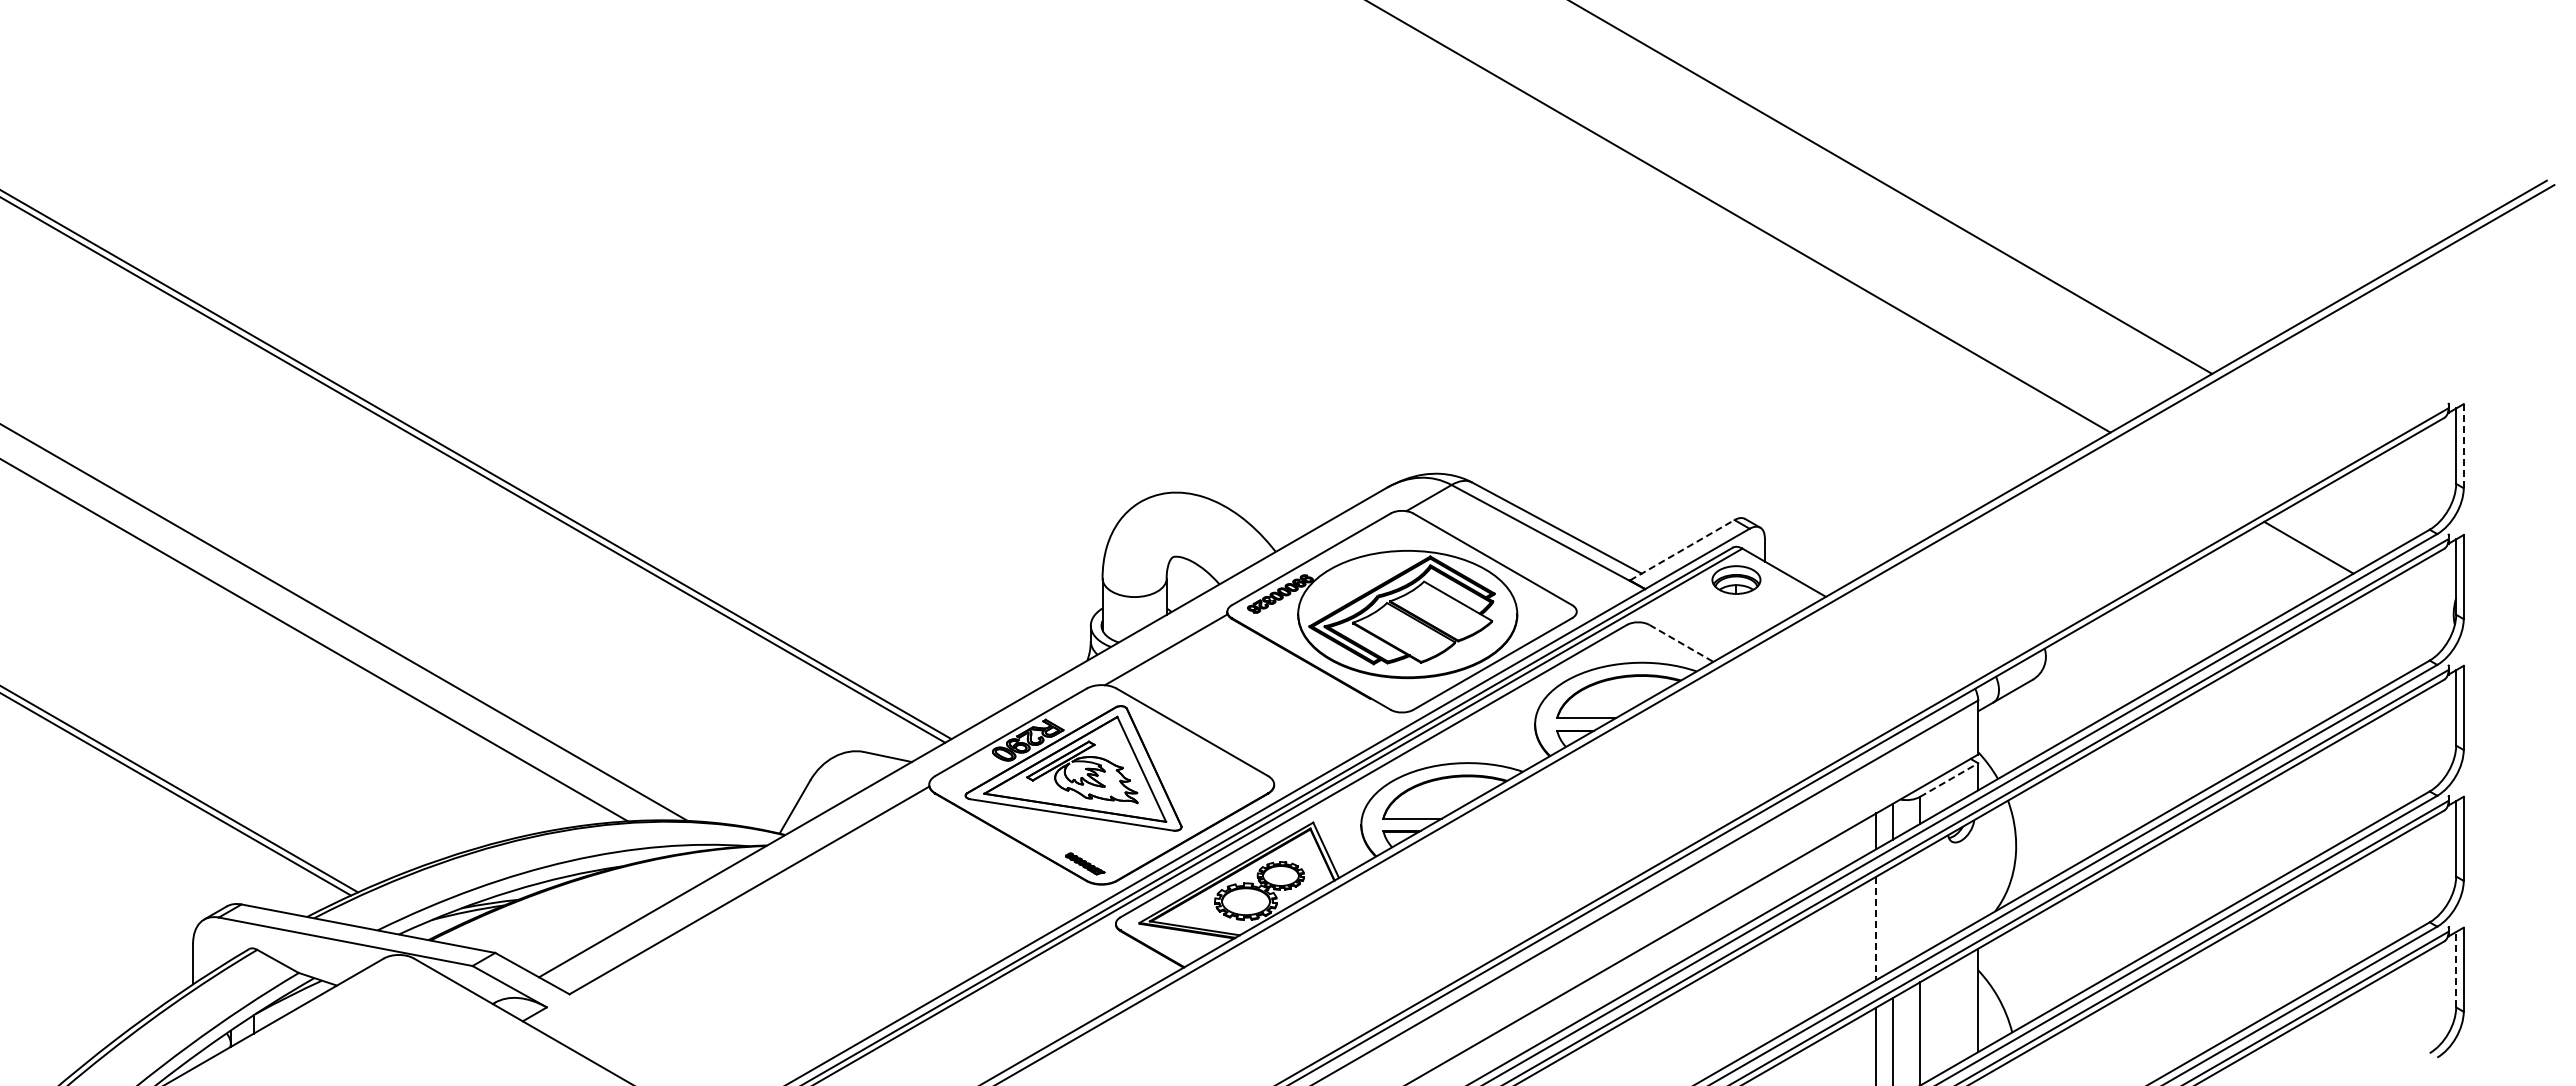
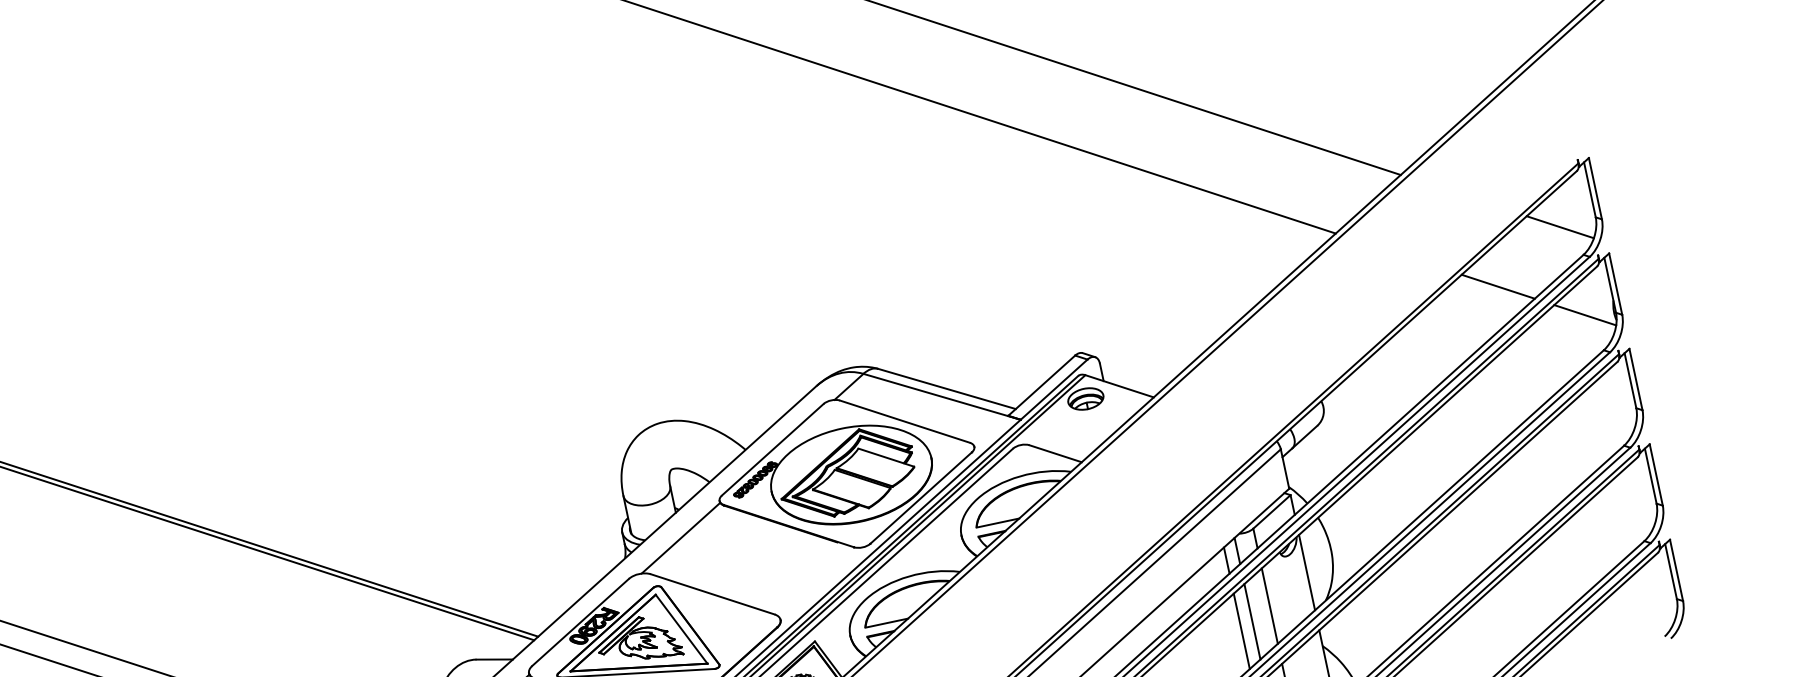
line: (2463, 446) -> (1595, 188), dashed -> solid
line: (2406, 486) -> (1559, 226), added
line: (1682, 549) -> (1041, 385), dashed -> solid
line: (2414, 609) -> (1584, 315), added
line: (1681, 643) -> (1055, 453), dashed -> solid
line: (1949, 780) -> (1272, 512), dashed -> solid
line: (1978, 869) -> (1307, 572), added
line: (1920, 902) -> (1270, 605), added
line: (1892, 918) -> (1252, 621), added
line: (1876, 928) -> (1241, 631), dashed -> solid
line: (2456, 969) -> (1671, 571), dashed -> solid

